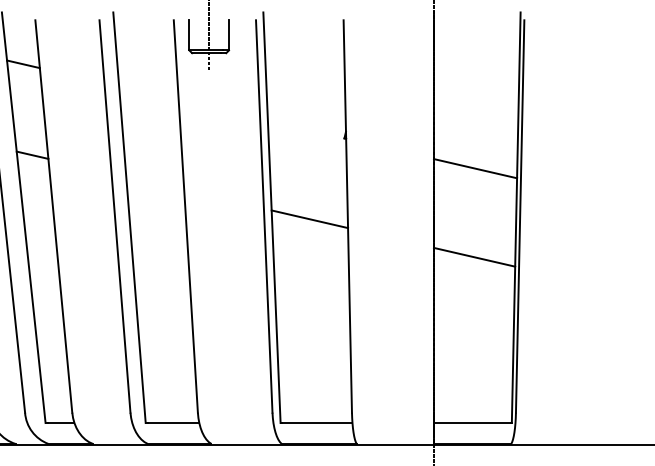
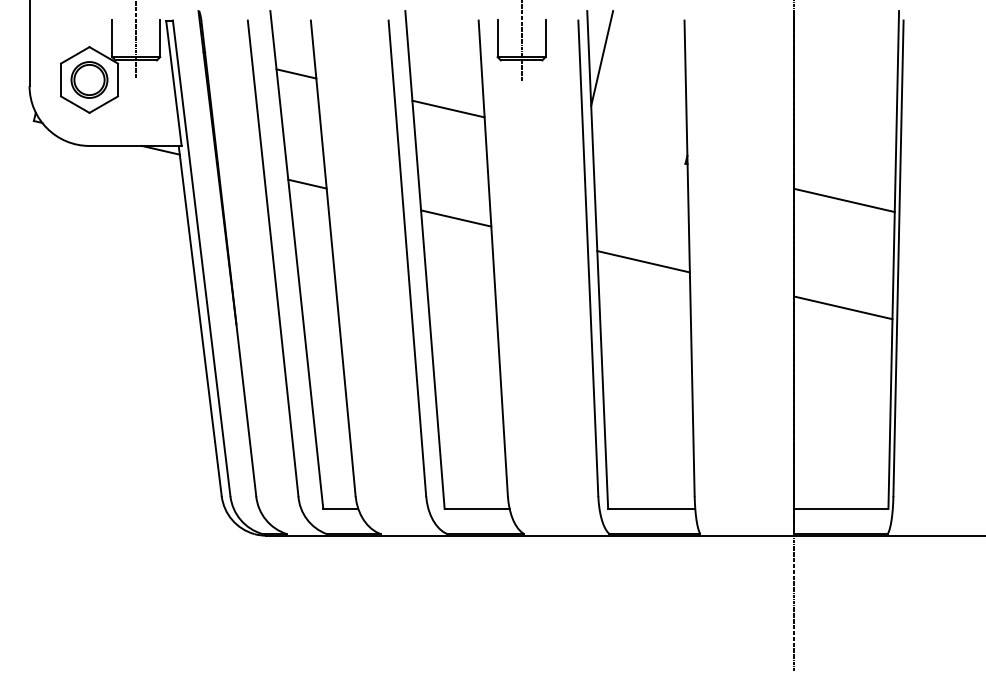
line: (275, 51) -> (602, 58), added
line: (148, 92) -> (448, 108), added
line: (155, 183) -> (456, 218), added

